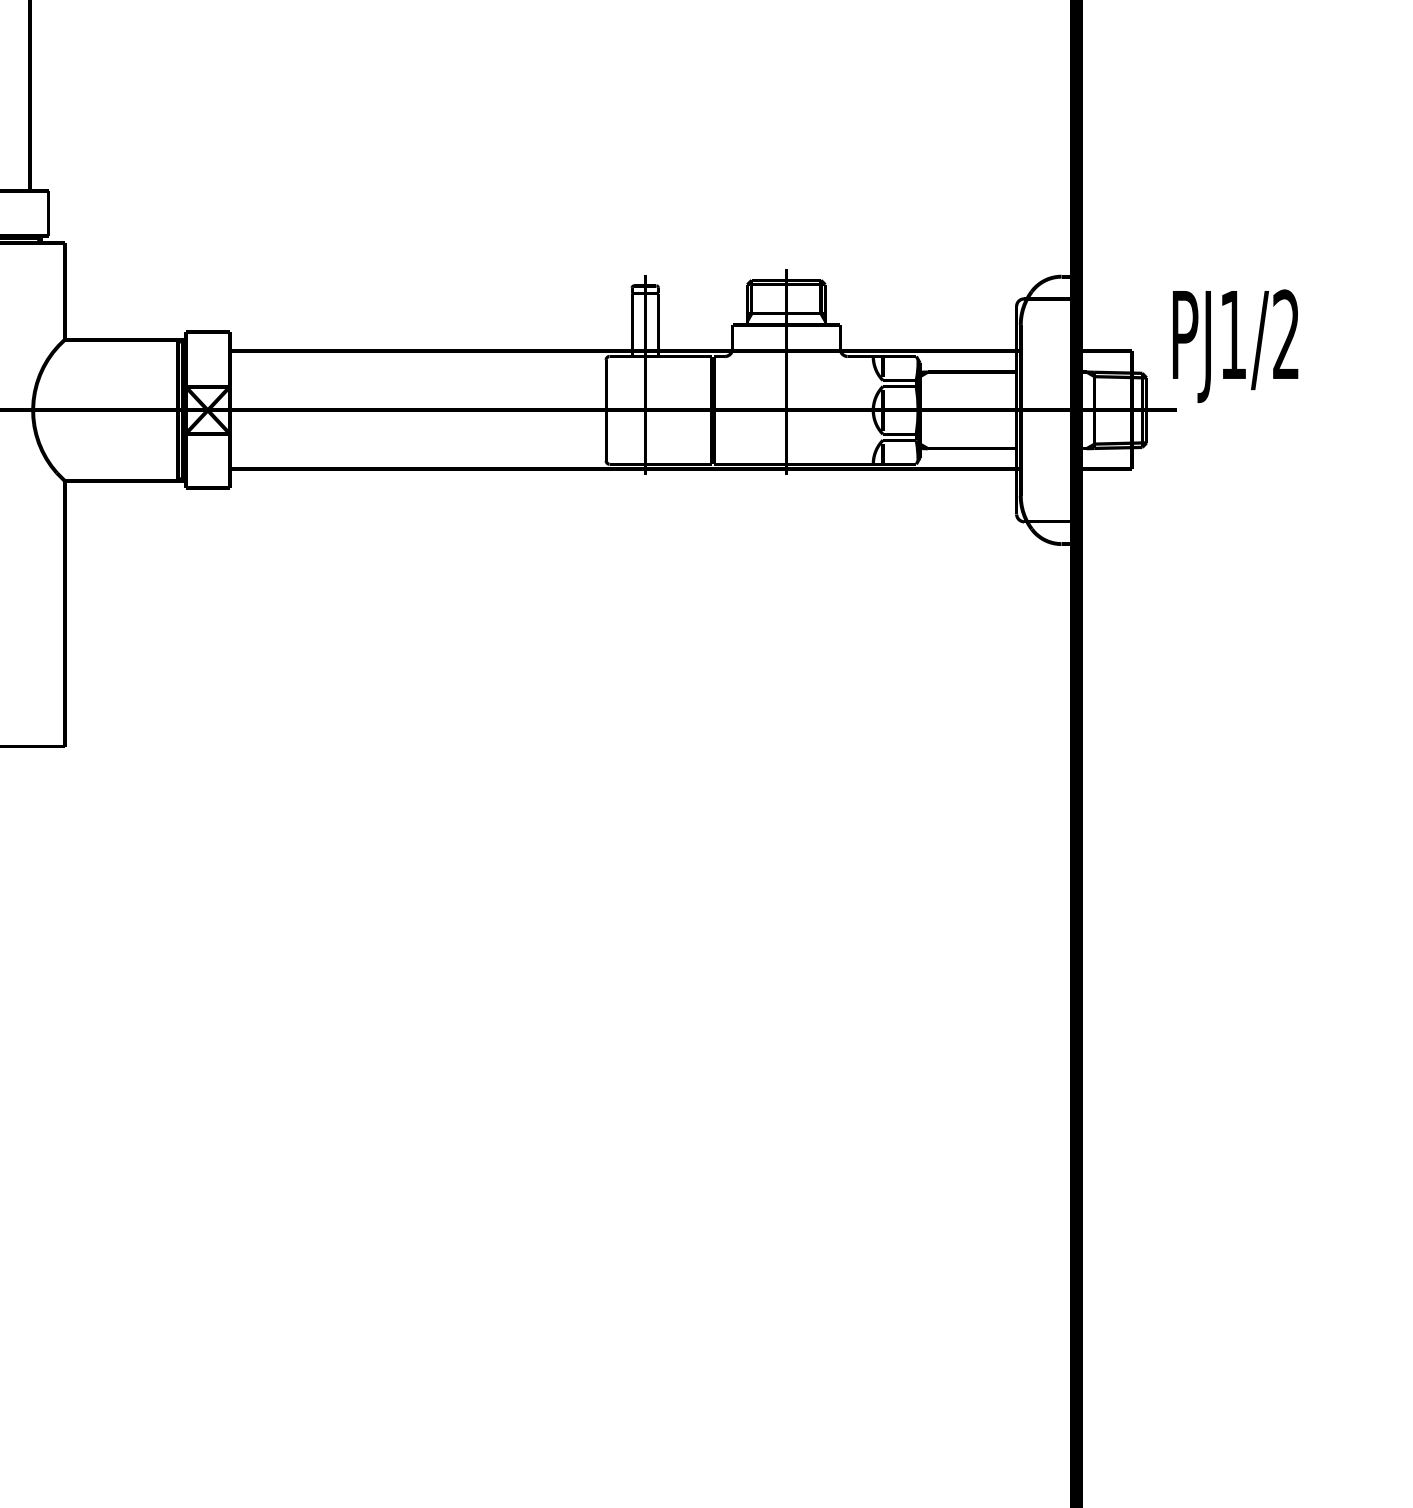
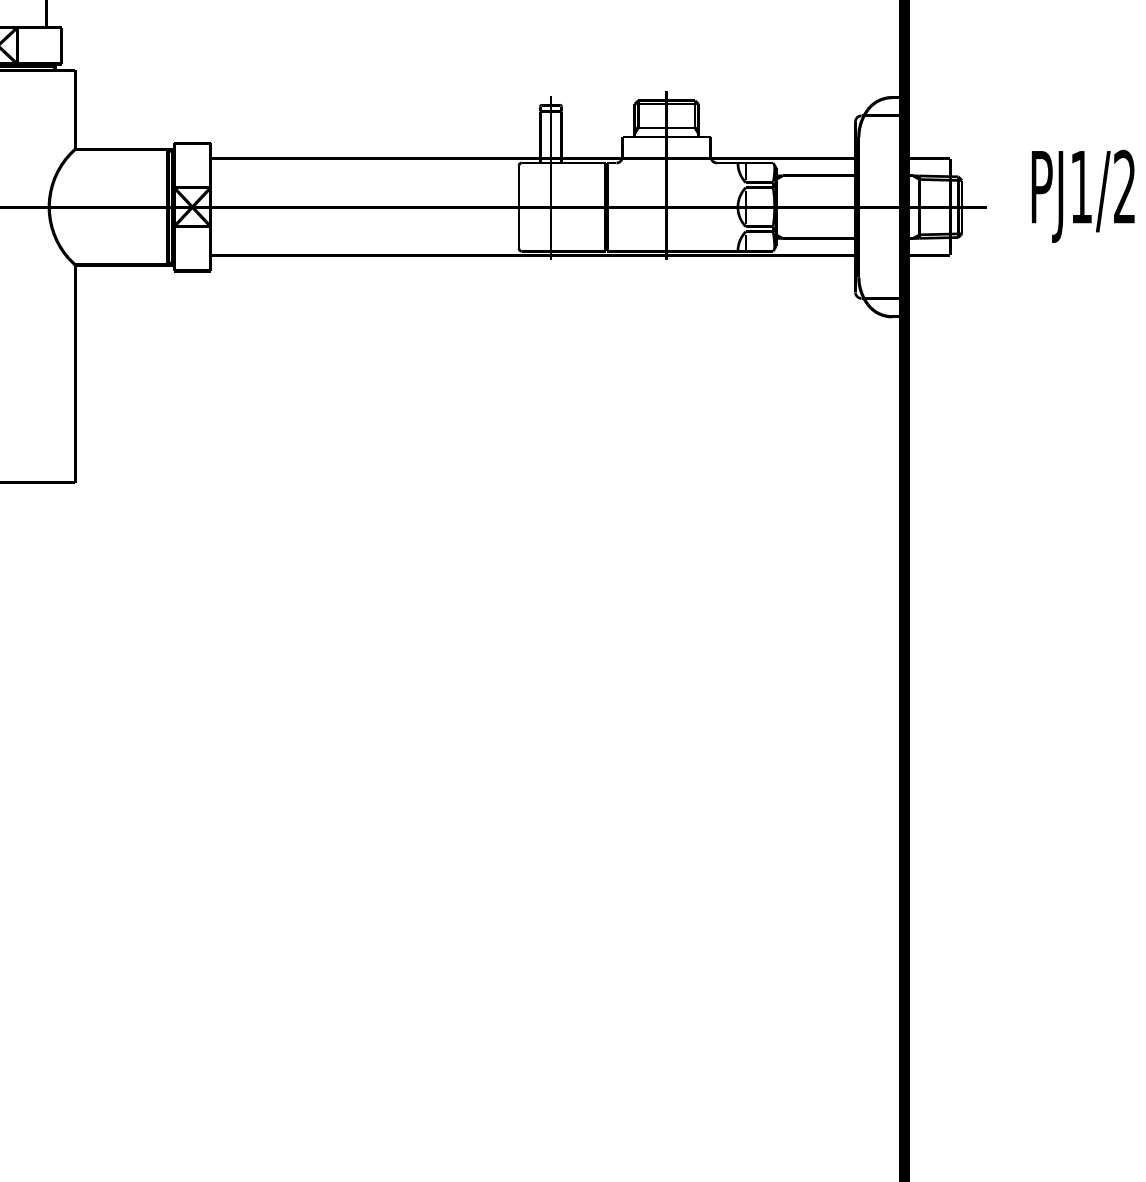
text: (1235, 345) -> (1083, 195), moved

